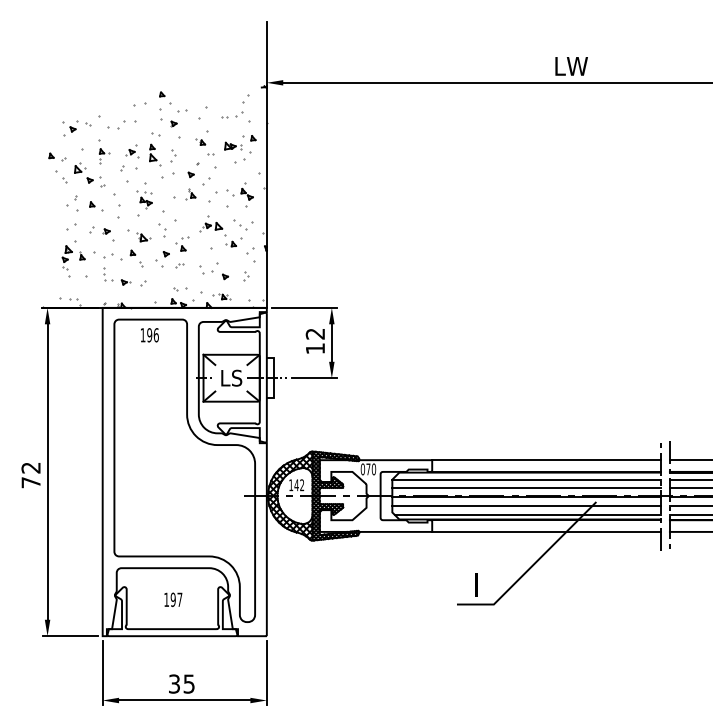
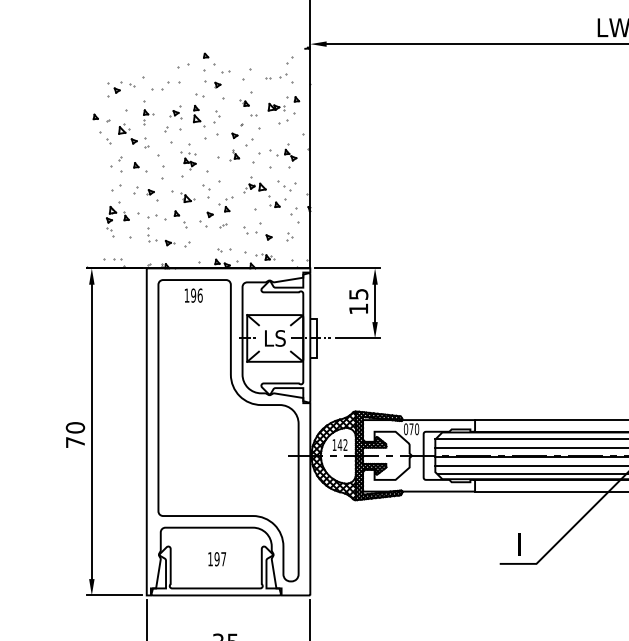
text: (315, 333) -> (358, 293), 12 -> 15
text: (30, 467) -> (74, 427), 72 -> 70

